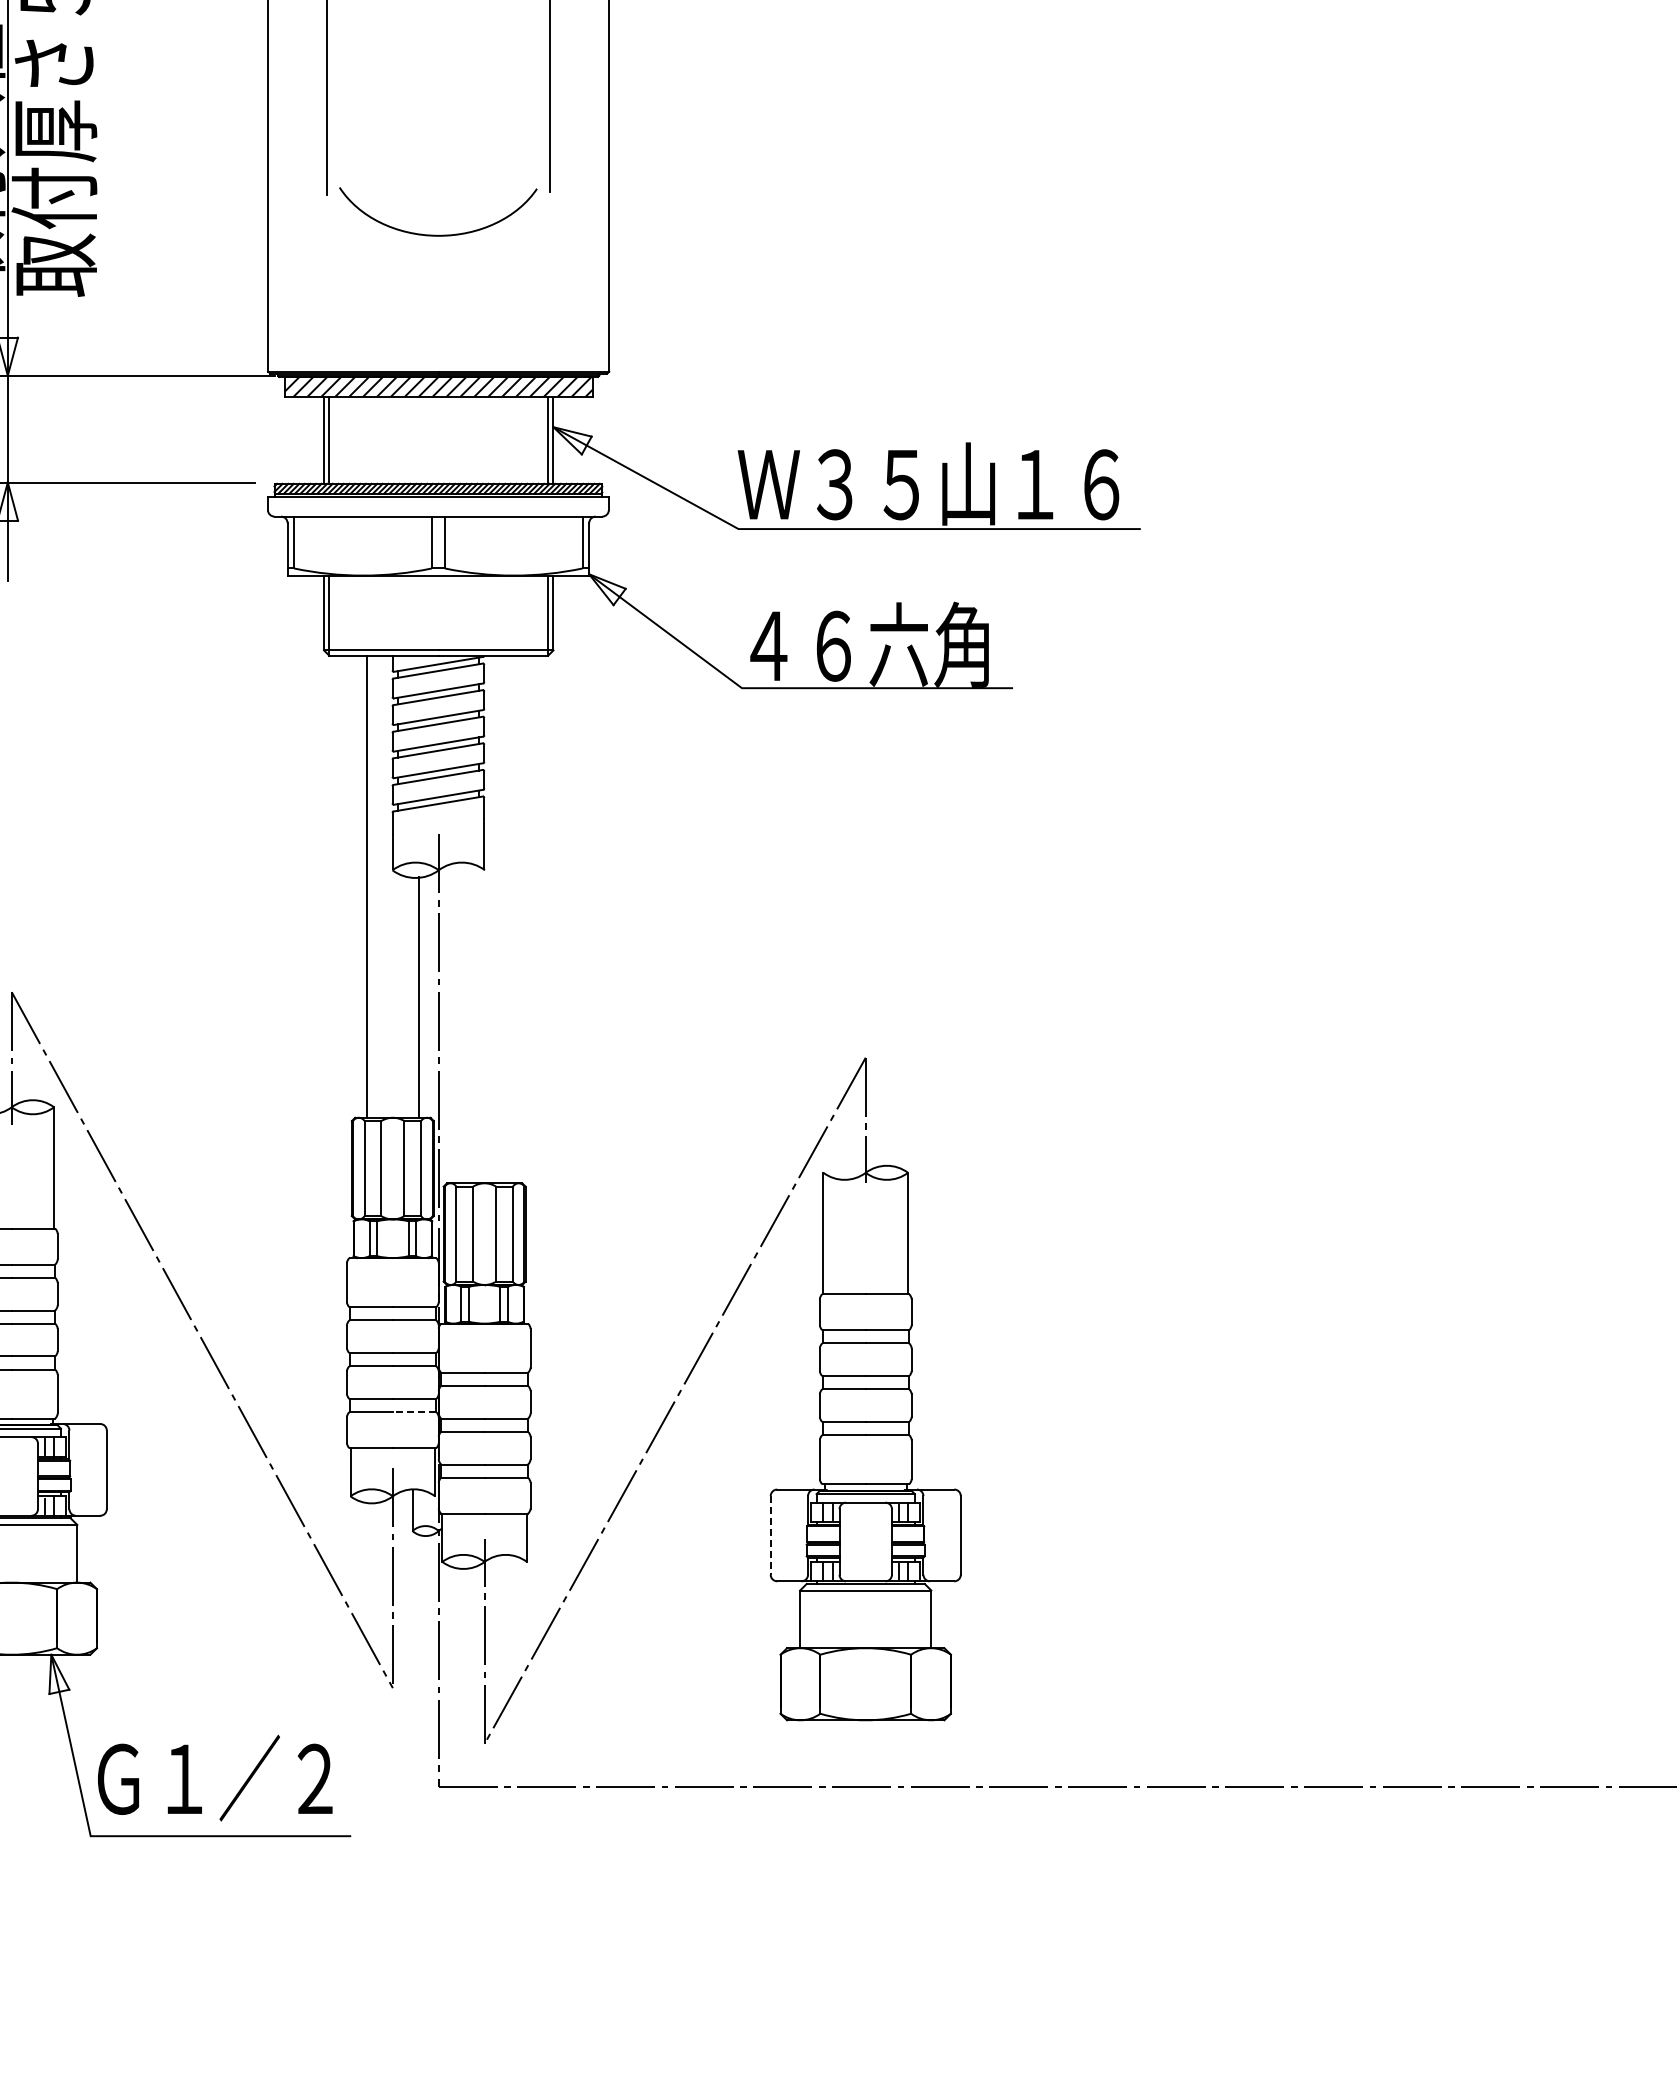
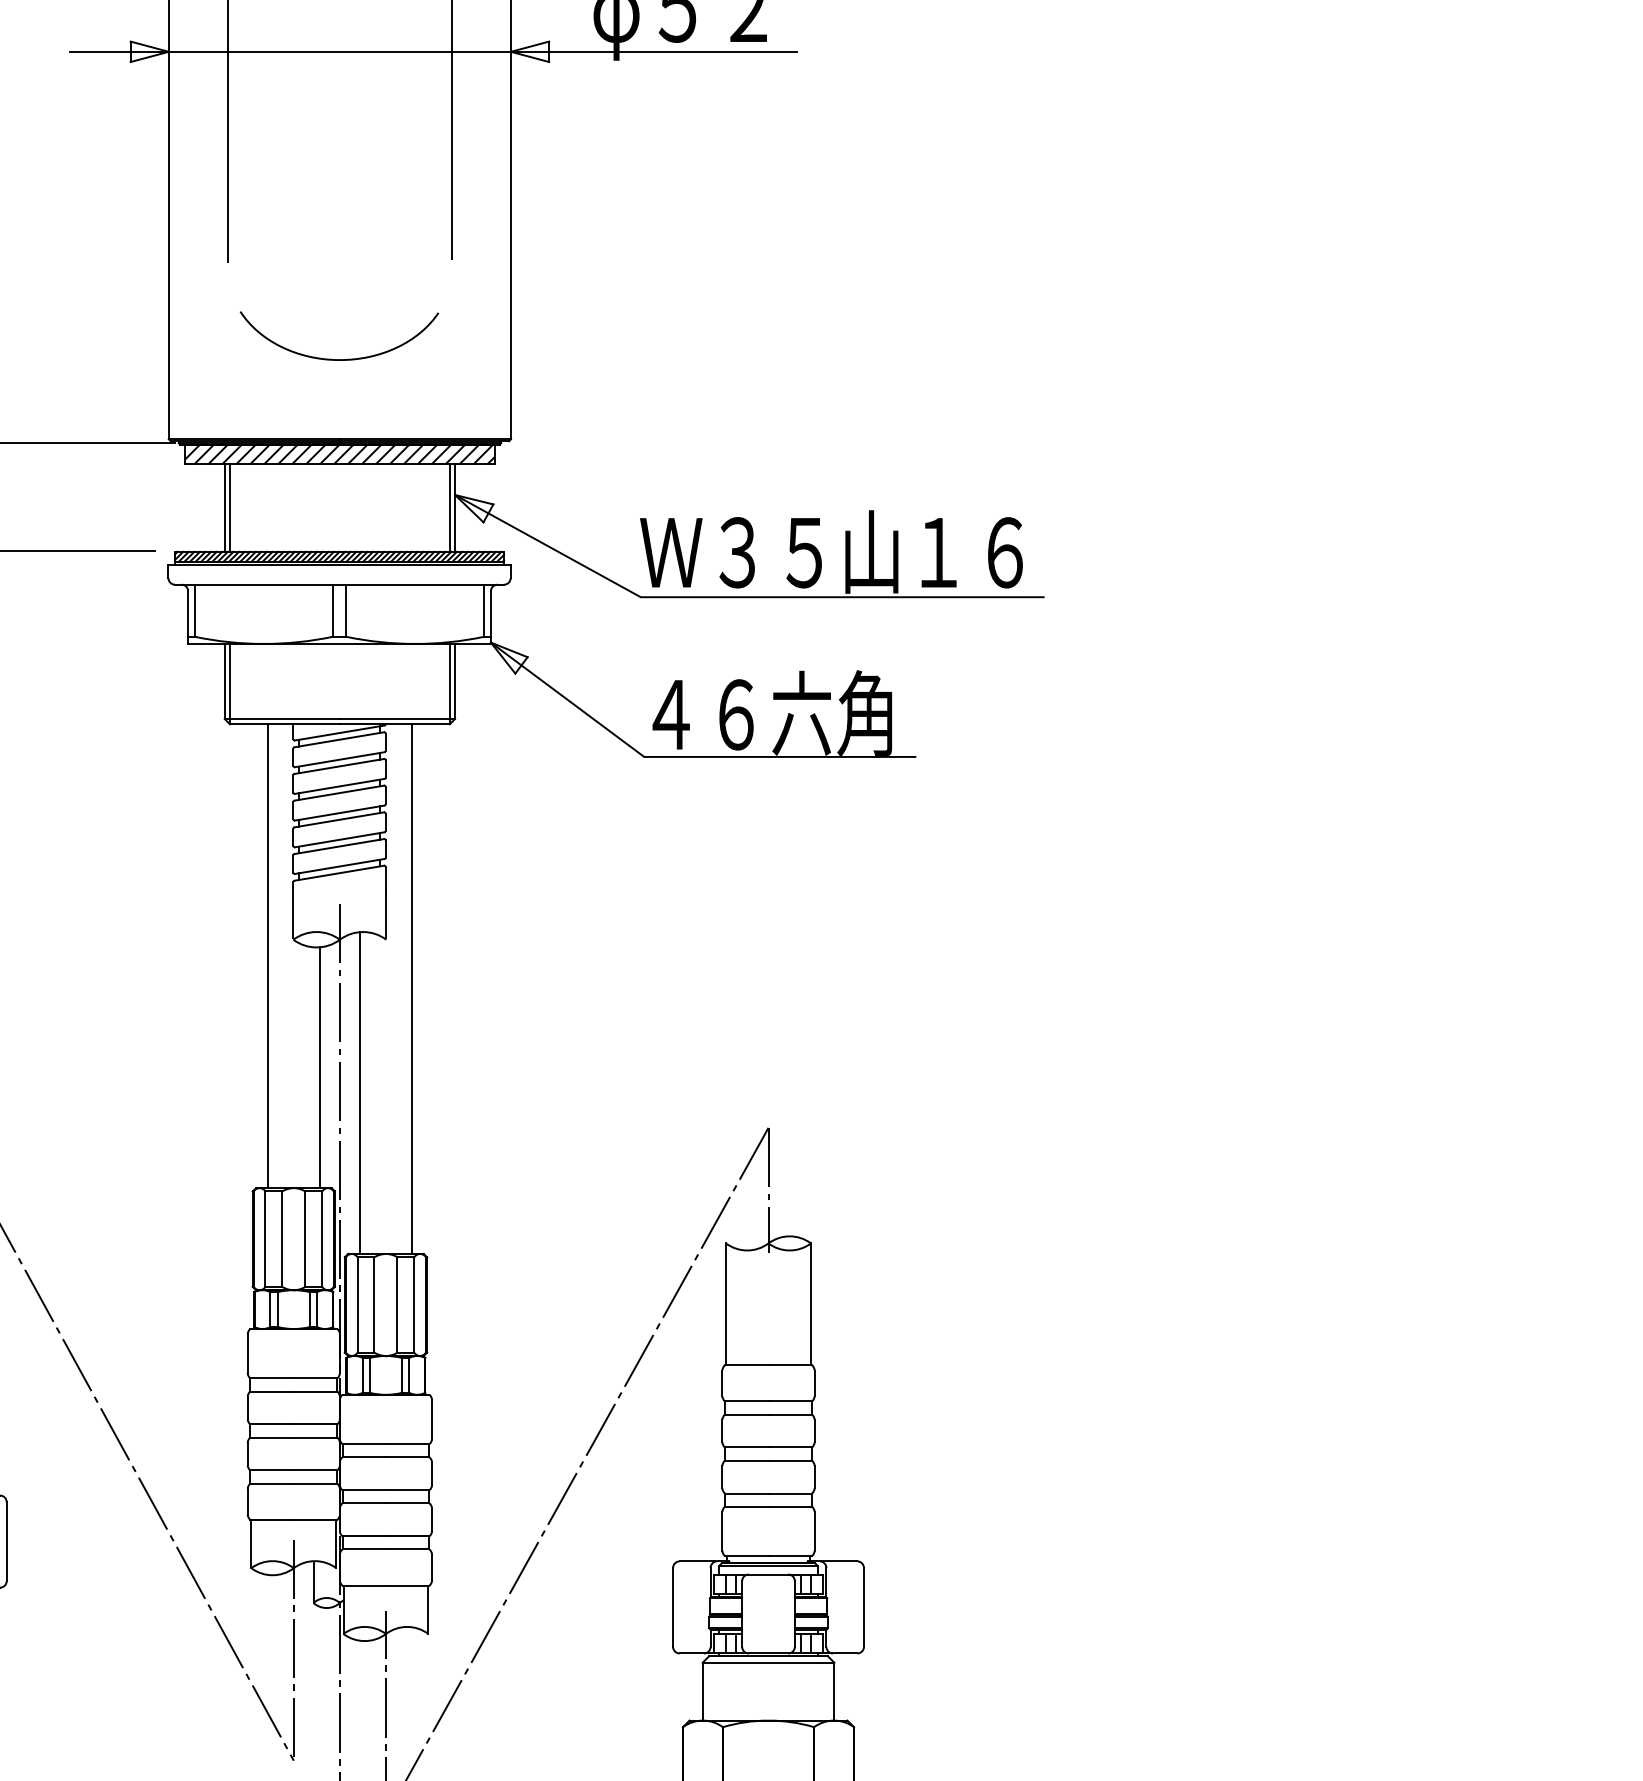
curve: (438, 234) -> (339, 358), moved
line: (510, 919) -> (411, 989), added
line: (458, 1022) -> (359, 1092), added
line: (414, 1412) -> (315, 1484), dashed -> solid
line: (770, 1535) -> (672, 1607), dashed -> solid

